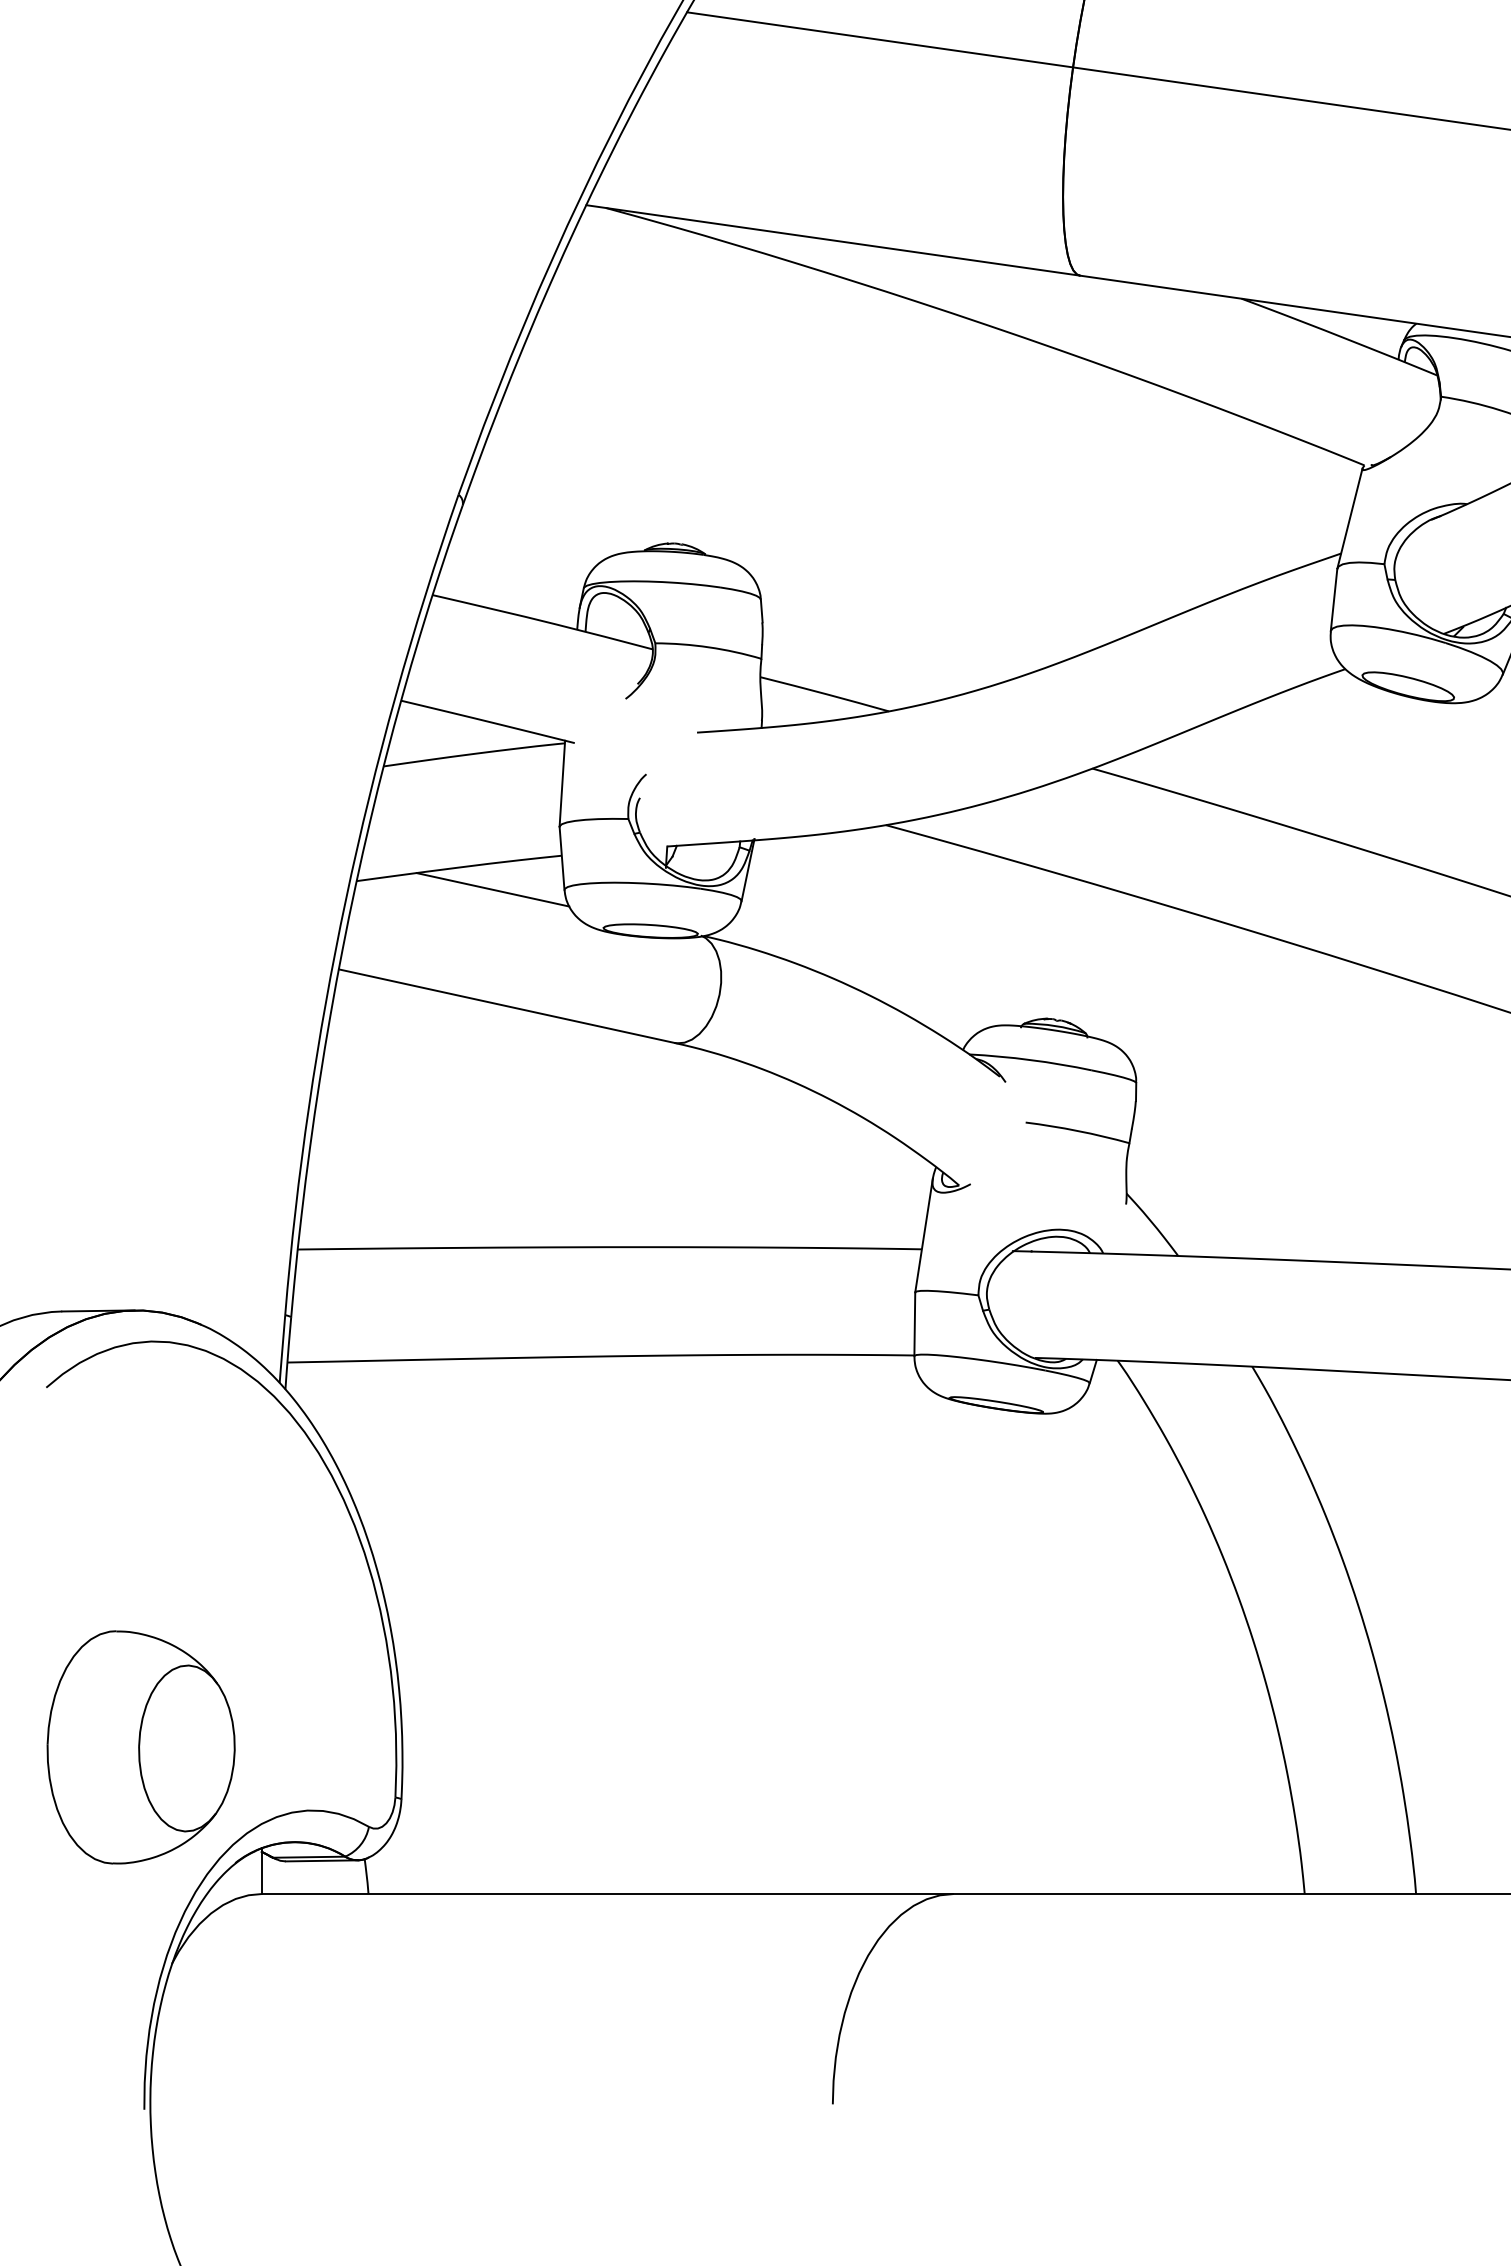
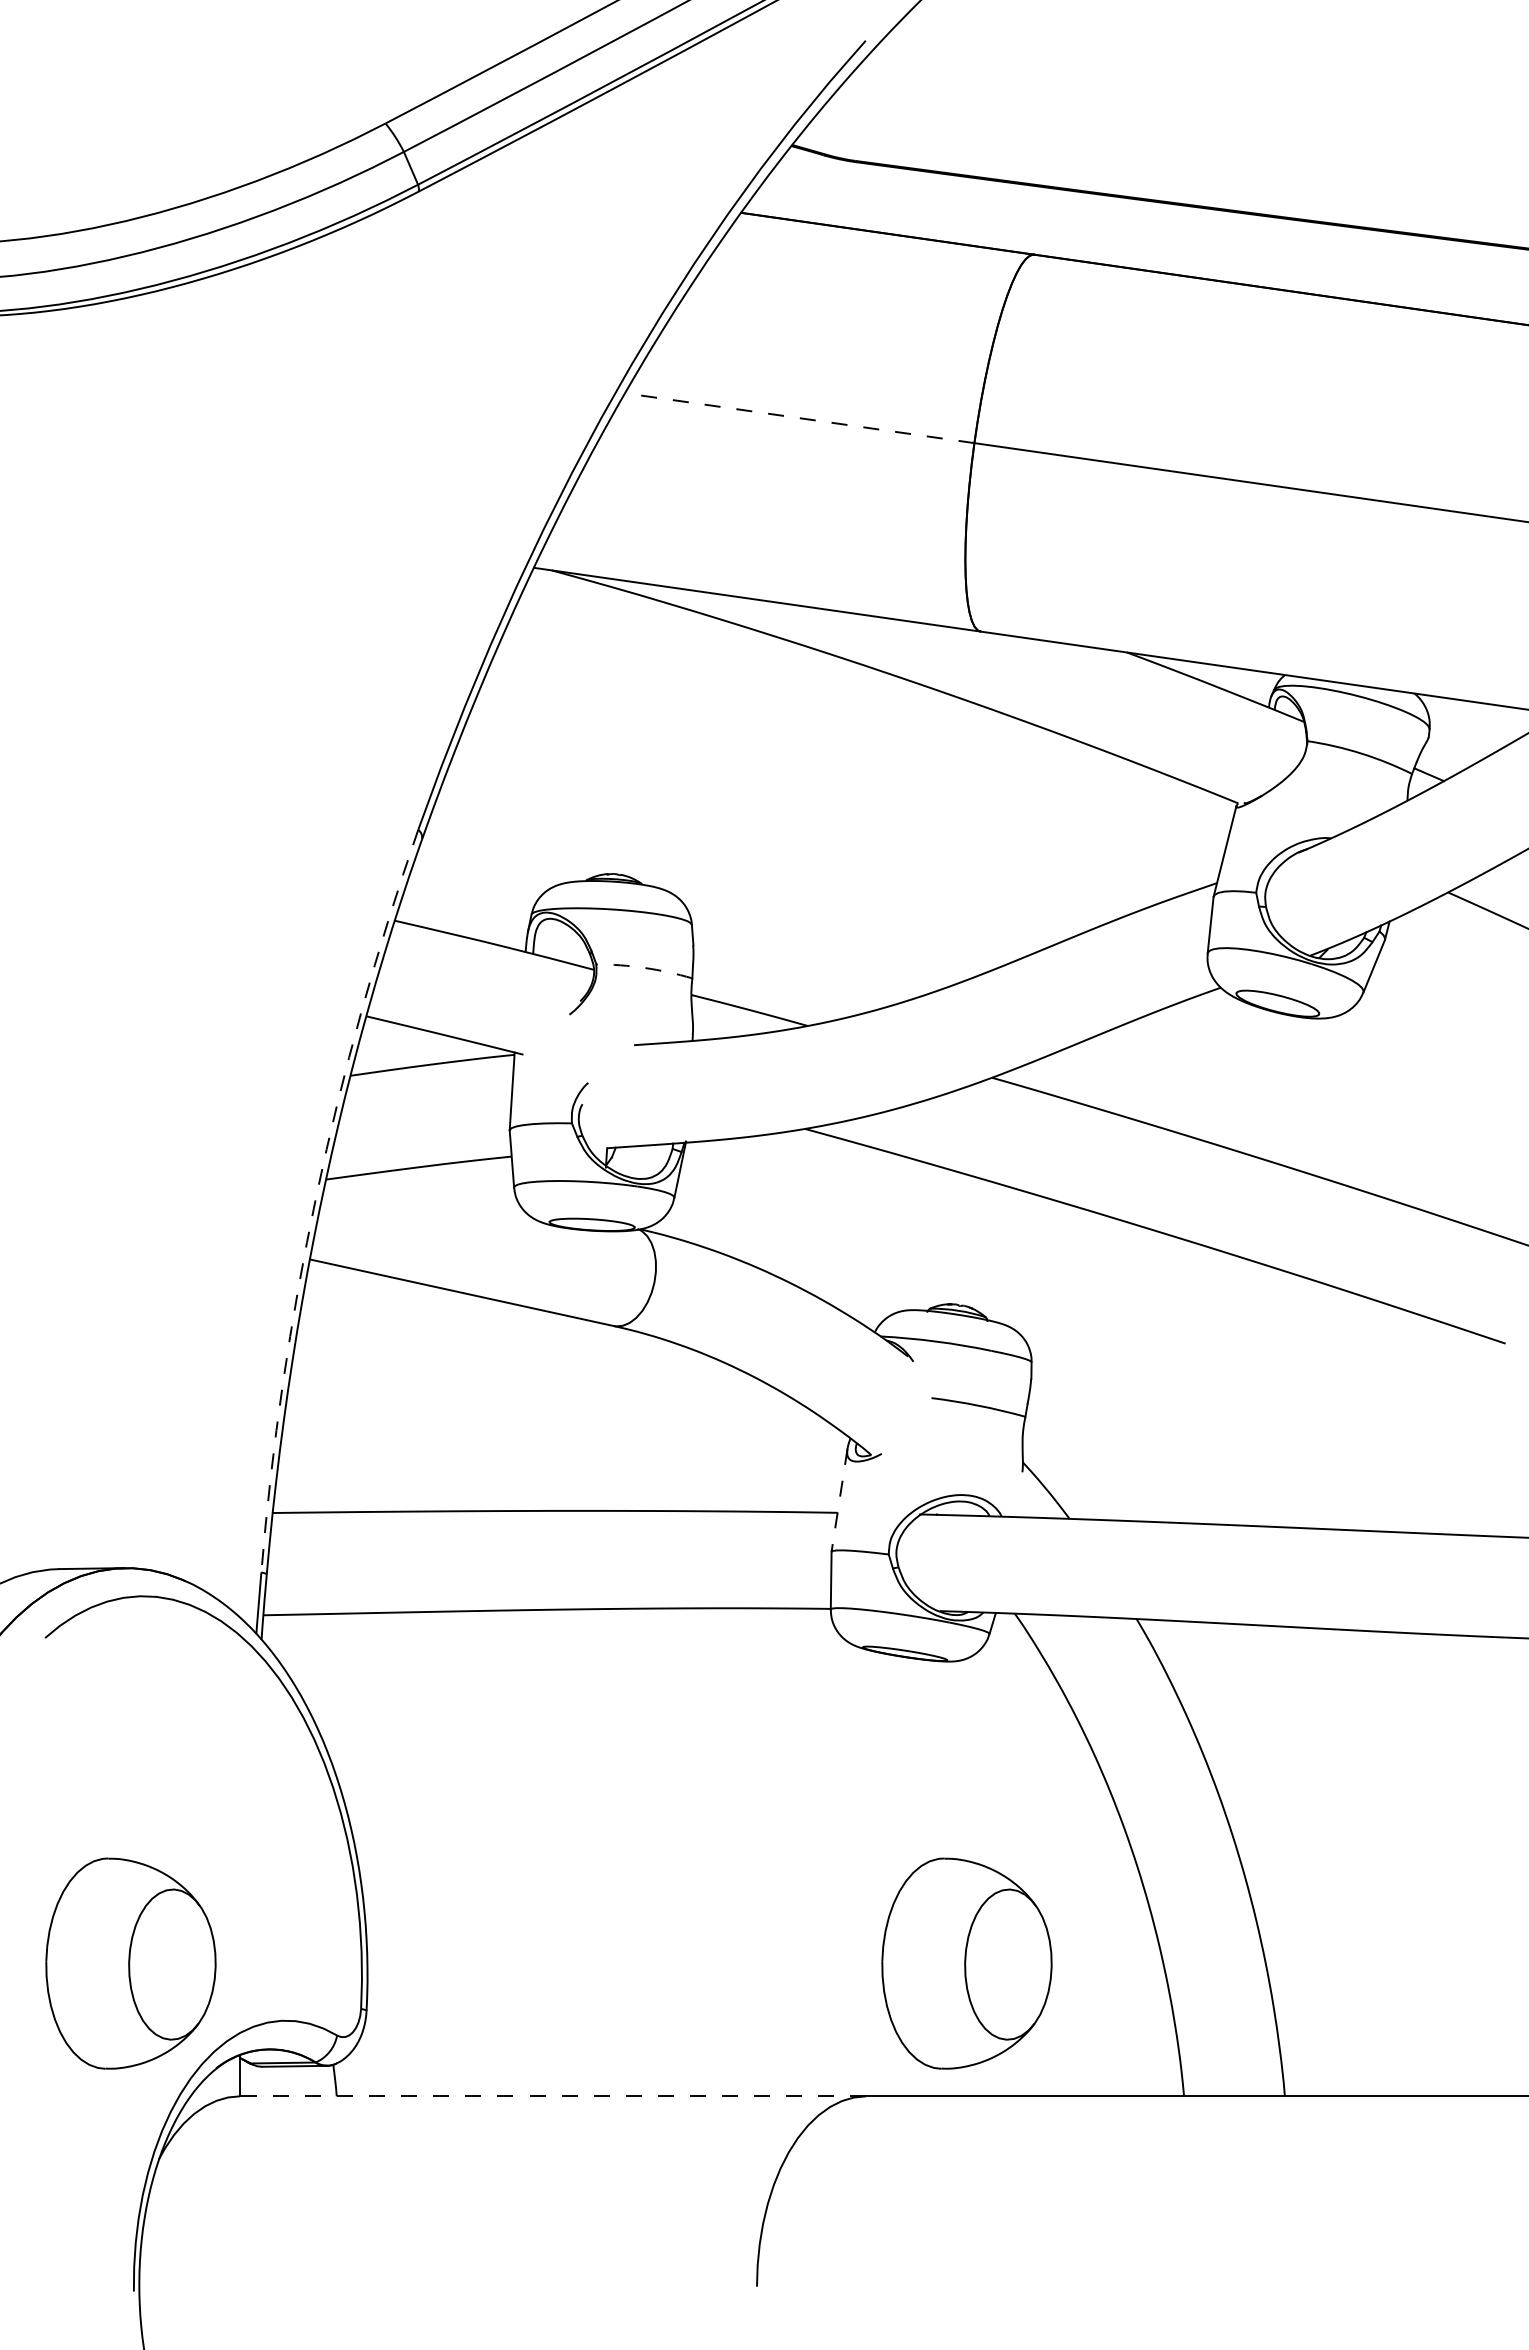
line: (879, 40) -> (799, 418), solid -> dashed
arc: (708, 647) -> (644, 968), solid -> dashed
line: (493, 889) -> (449, 1187), removed
arc: (346, 899) -> (316, 1196), solid -> dashed
line: (923, 1235) -> (839, 1500), solid -> dashed
part: (1064, 1747) -> (966, 1963), added
line: (606, 1894) -> (552, 2096), solid -> dashed

